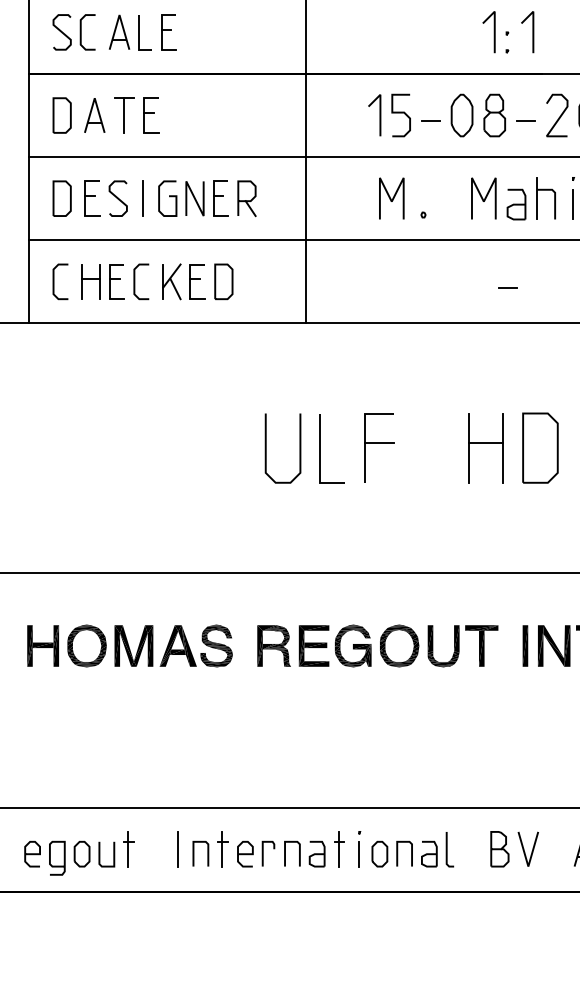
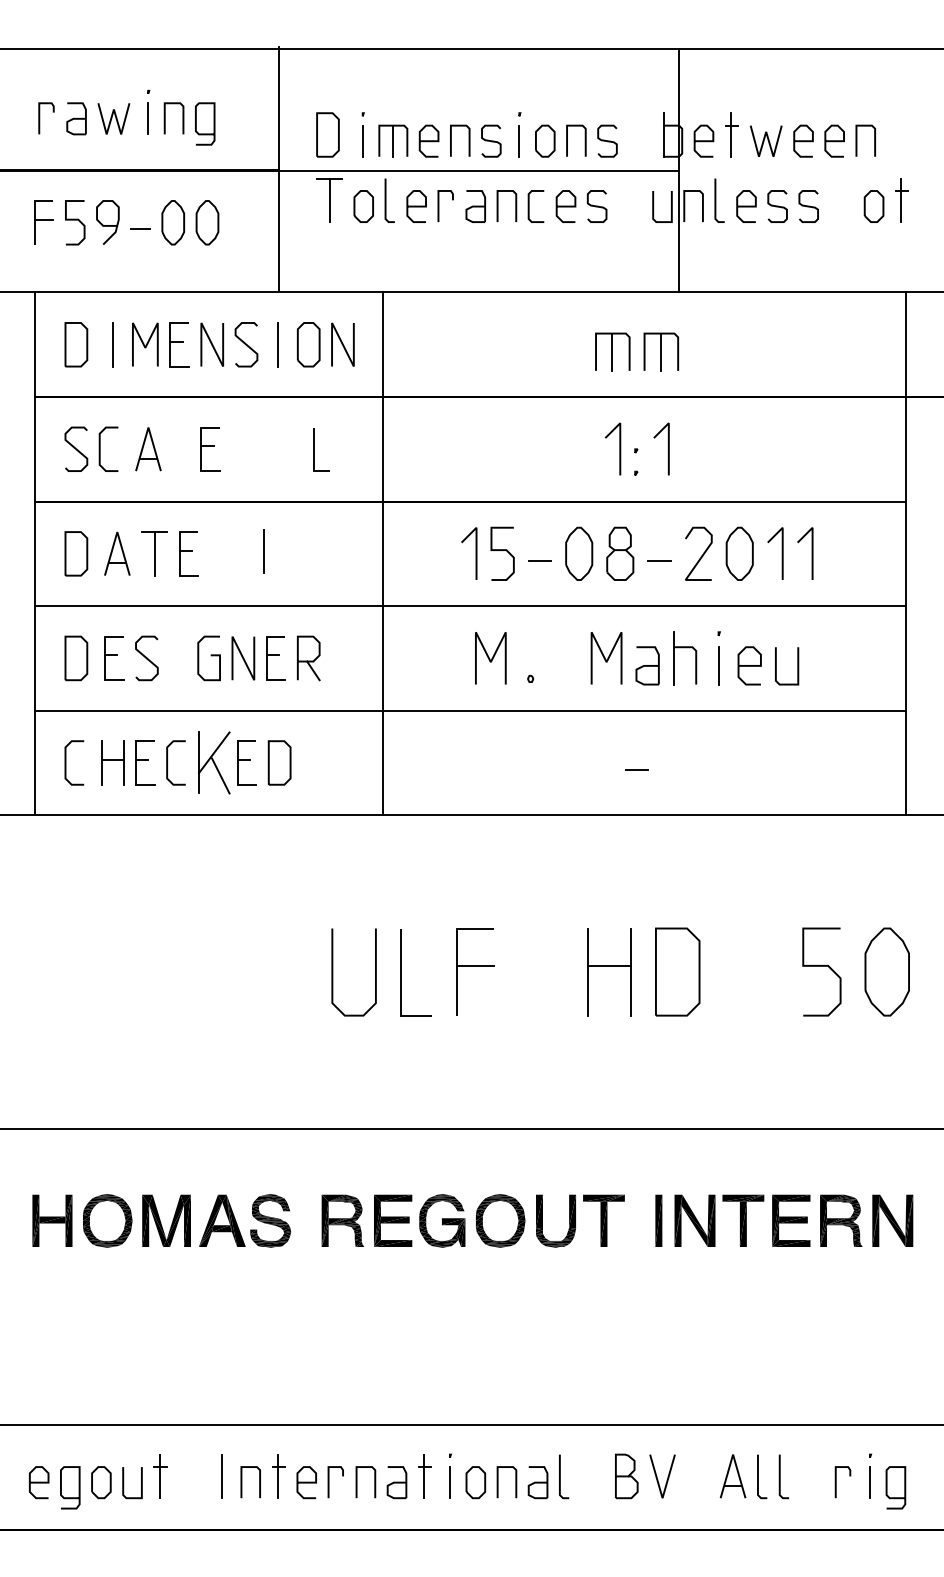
line: (139, 32) -> (314, 449), moved
line: (143, 198) -> (263, 551), moved
part: (172, 281) -> (214, 762), size x1.4

